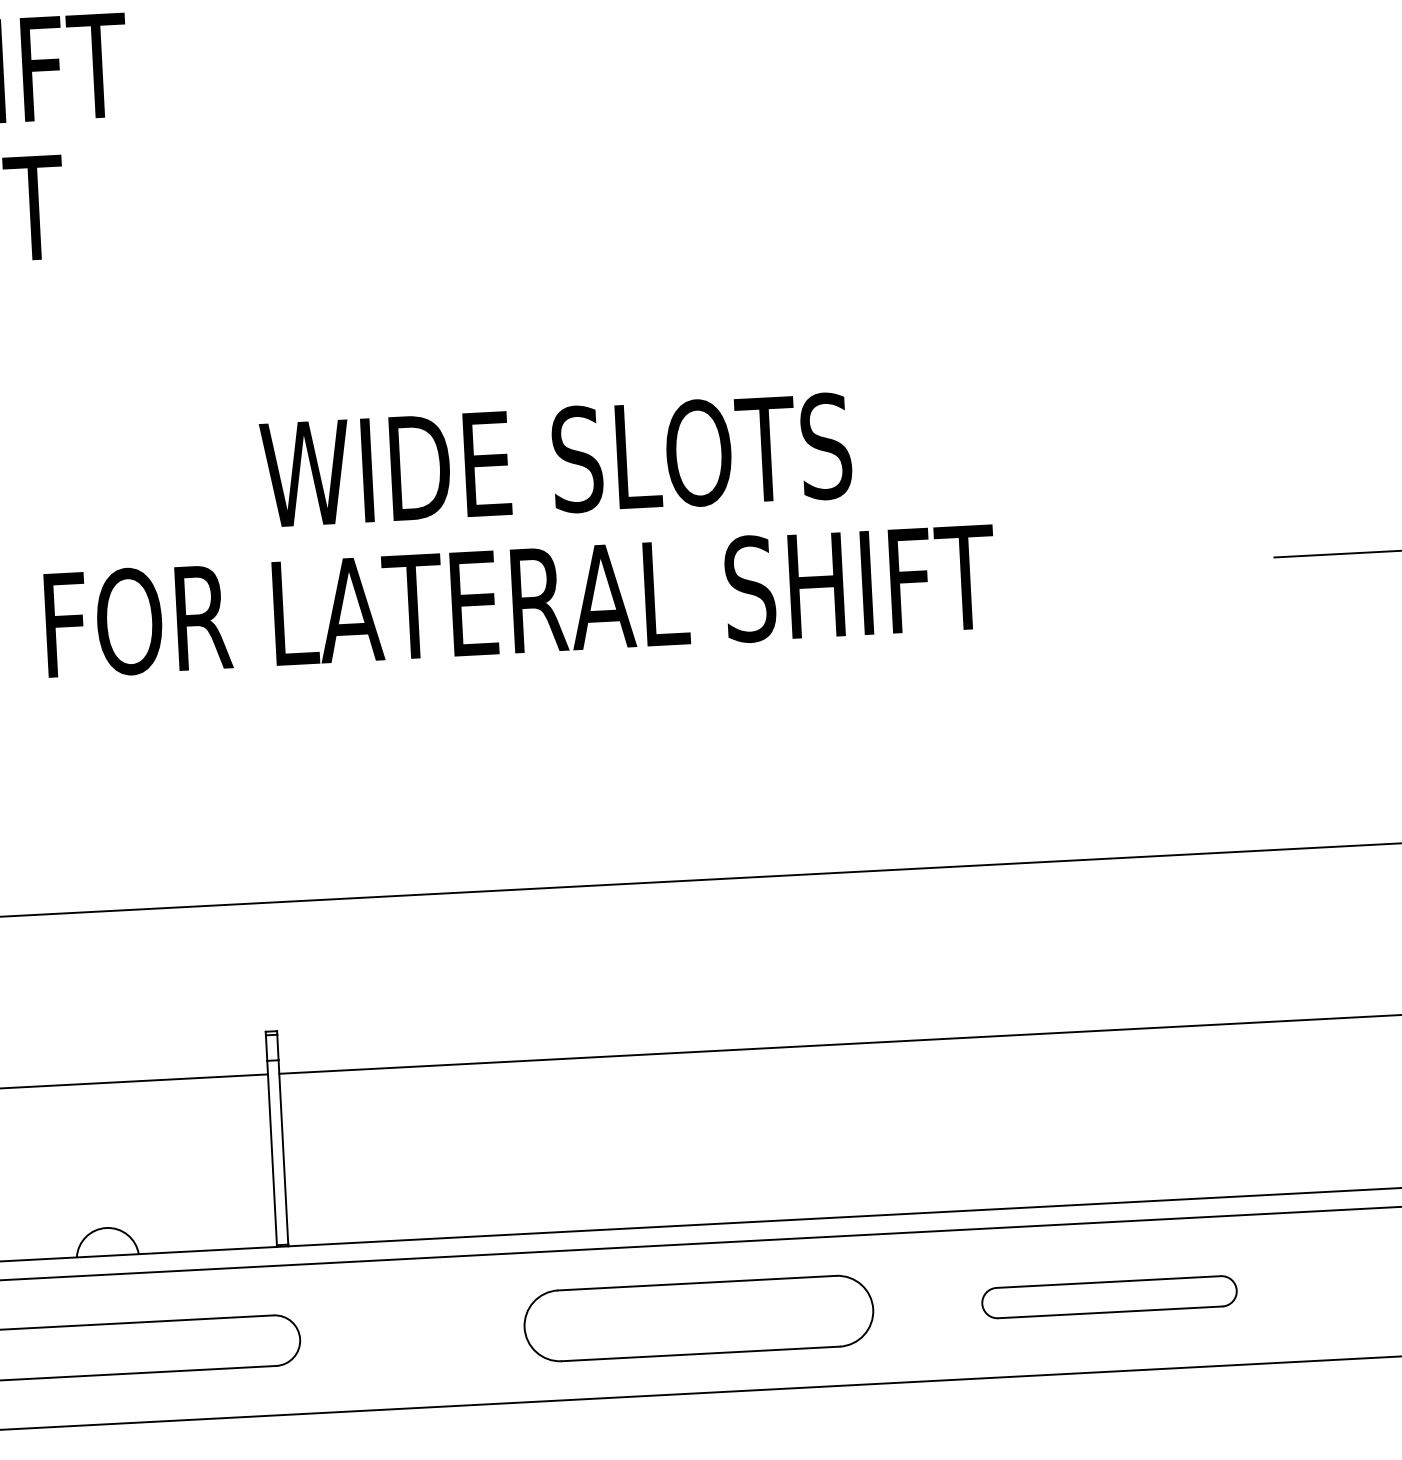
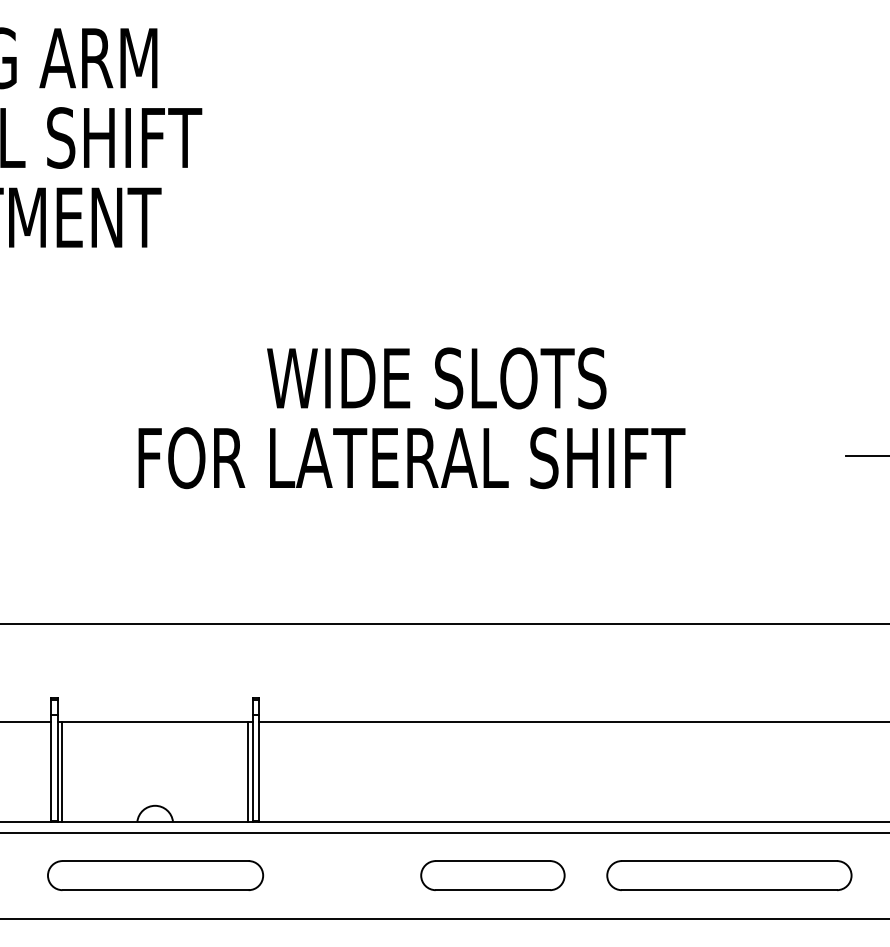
line: (265, 1159) -> (248, 771), added
part: (1109, 1296) -> (729, 875), size x1.67
part: (698, 1318) -> (492, 875), size x0.71

